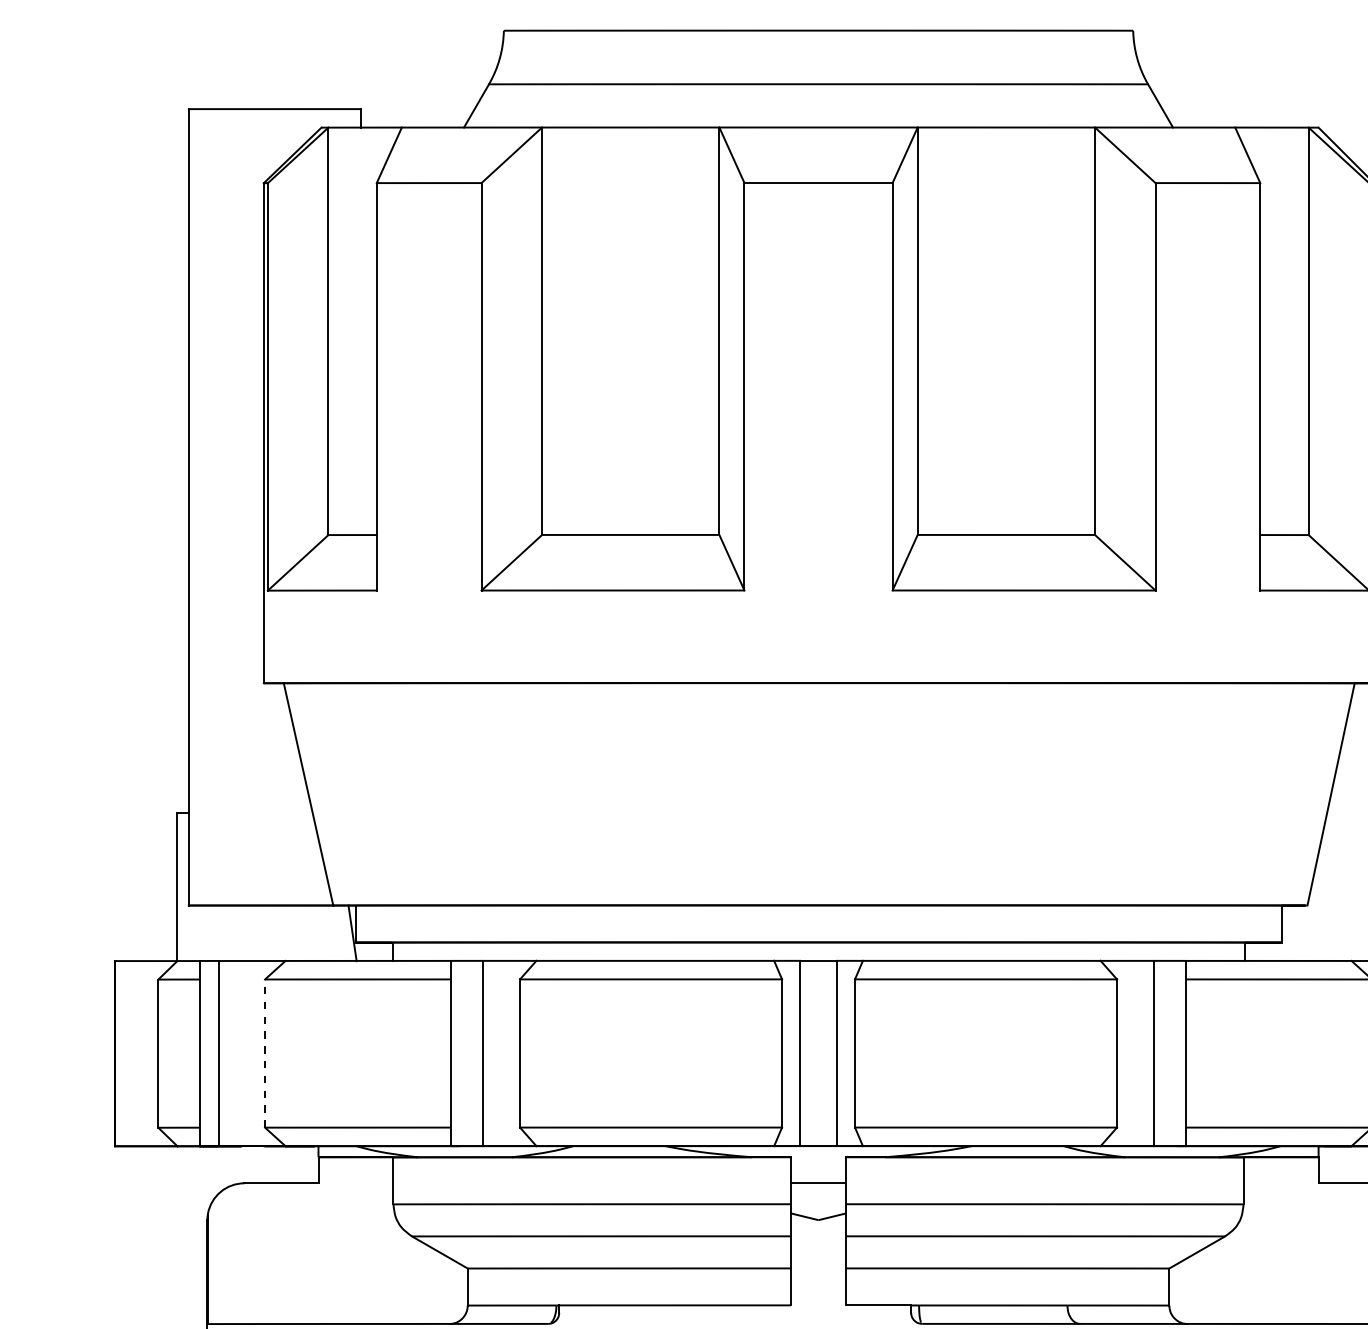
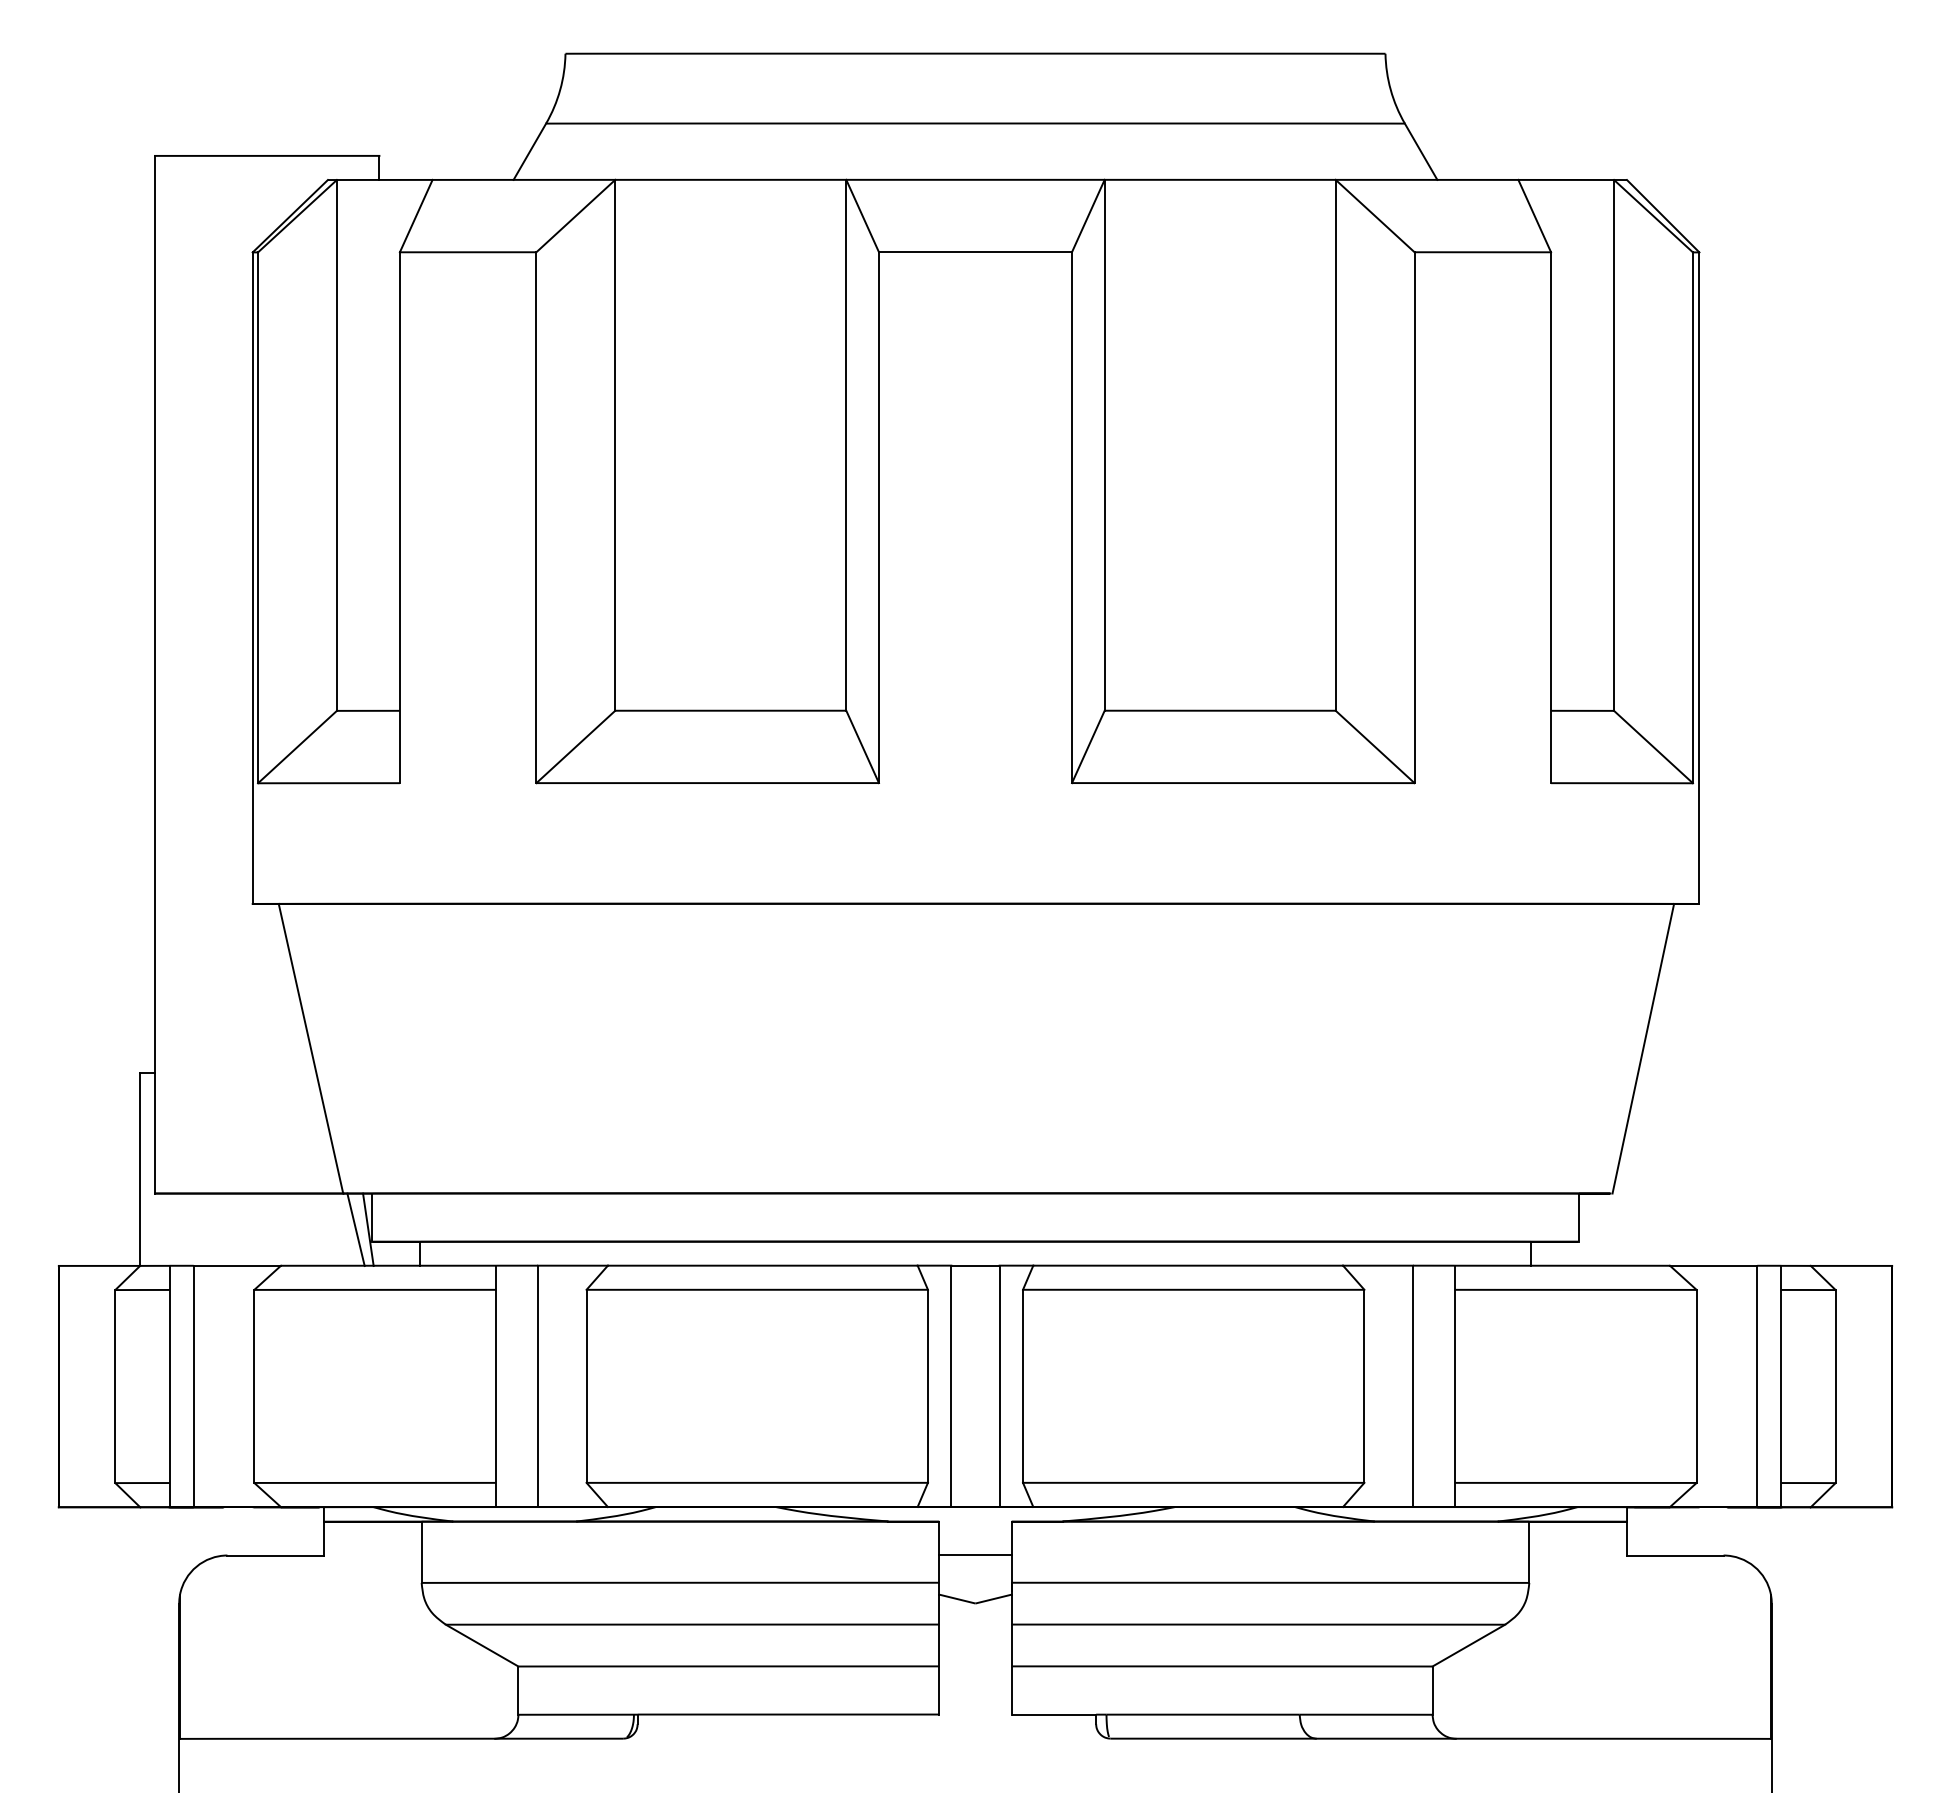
line: (342, 933) -> (355, 1229), added
line: (265, 1053) -> (254, 1386), dashed -> solid

